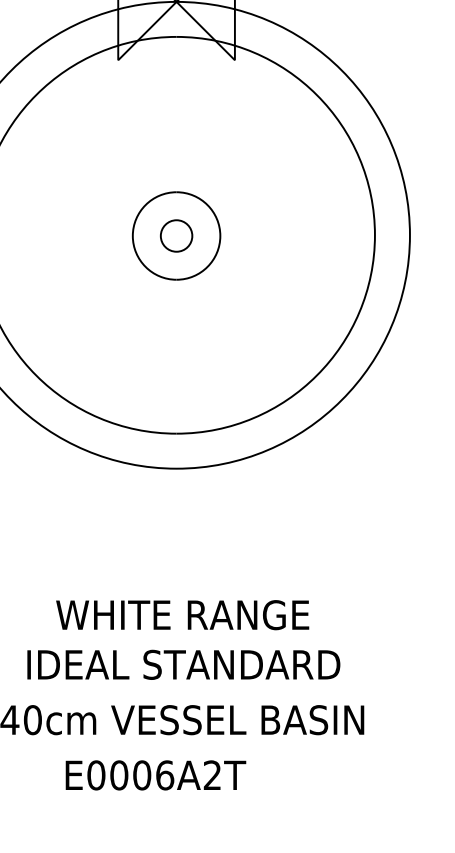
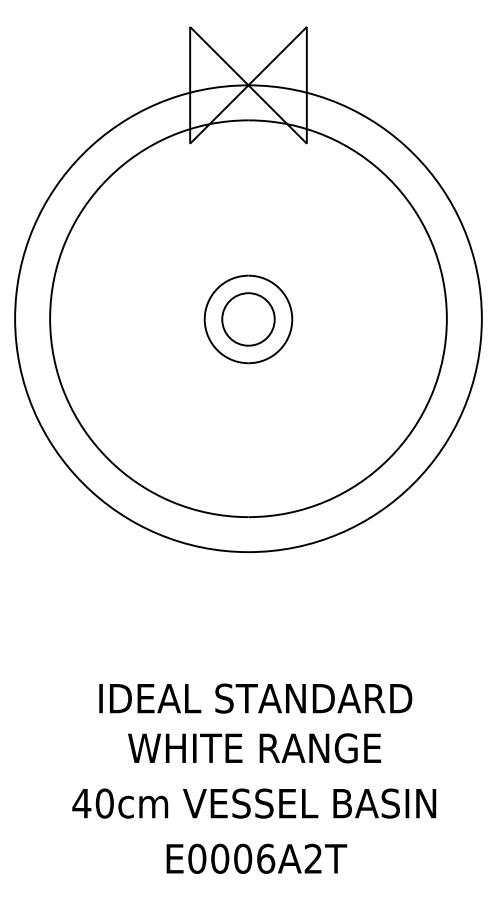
circle: (176, 236) -> (248, 319), size x1.67
text: (183, 615) -> (255, 698), WHITE RANGE -> IDEAL STANDARD
text: (183, 665) -> (255, 748), IDEAL STANDARD -> WHITE RANGE
text: (155, 775) -> (256, 858), moved

